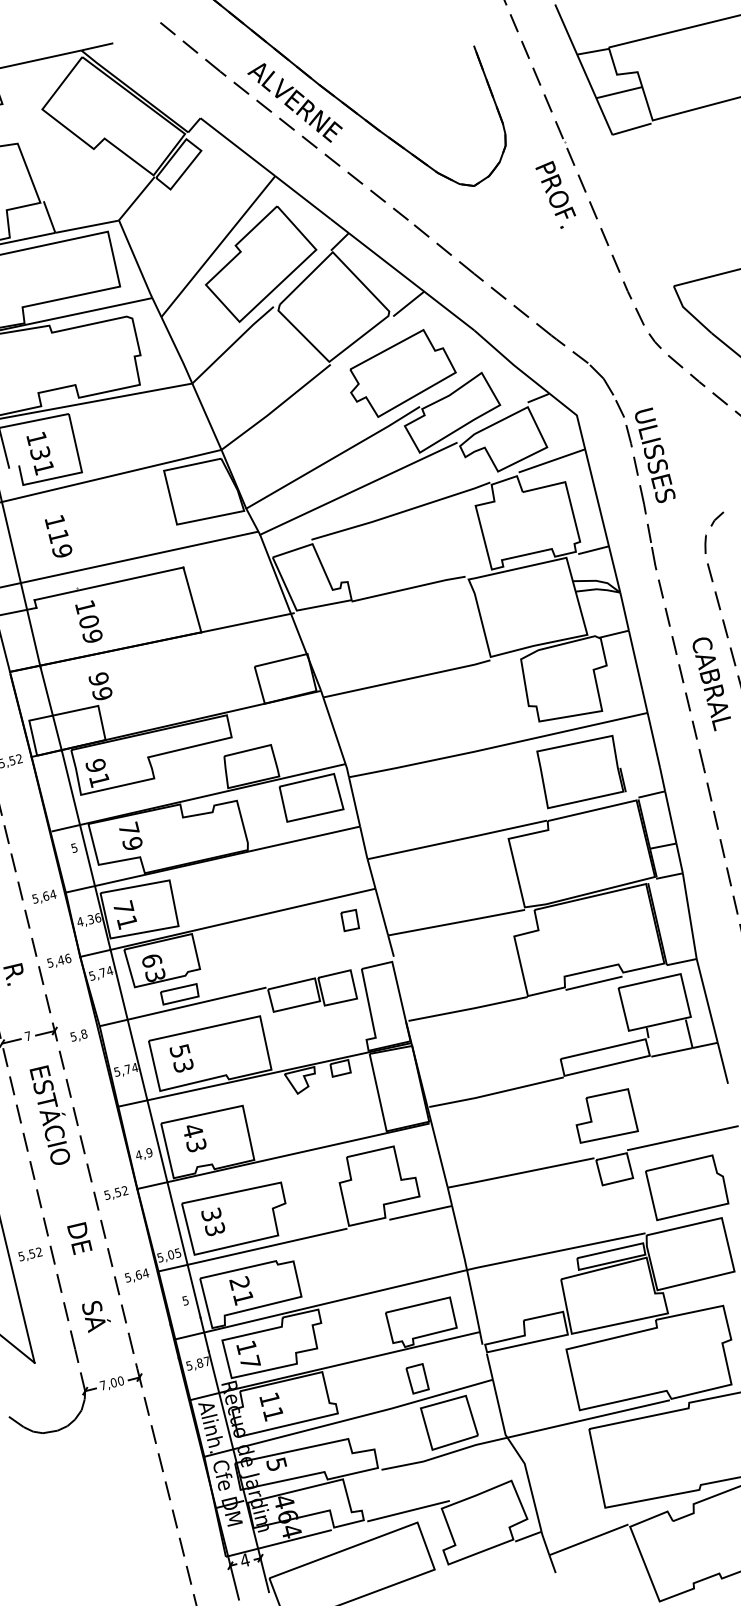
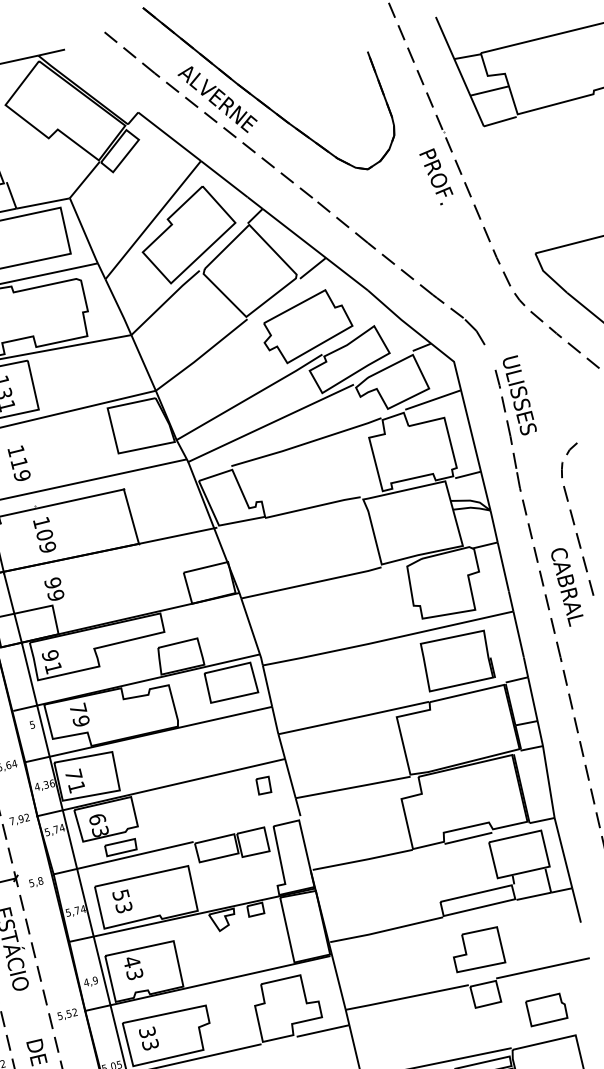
line: (618, 406) -> (488, 354), removed
text: (58, 960) -> (19, 819), 5,46 -> 7,92
part: (687, 1187) -> (546, 1009), size x0.6

